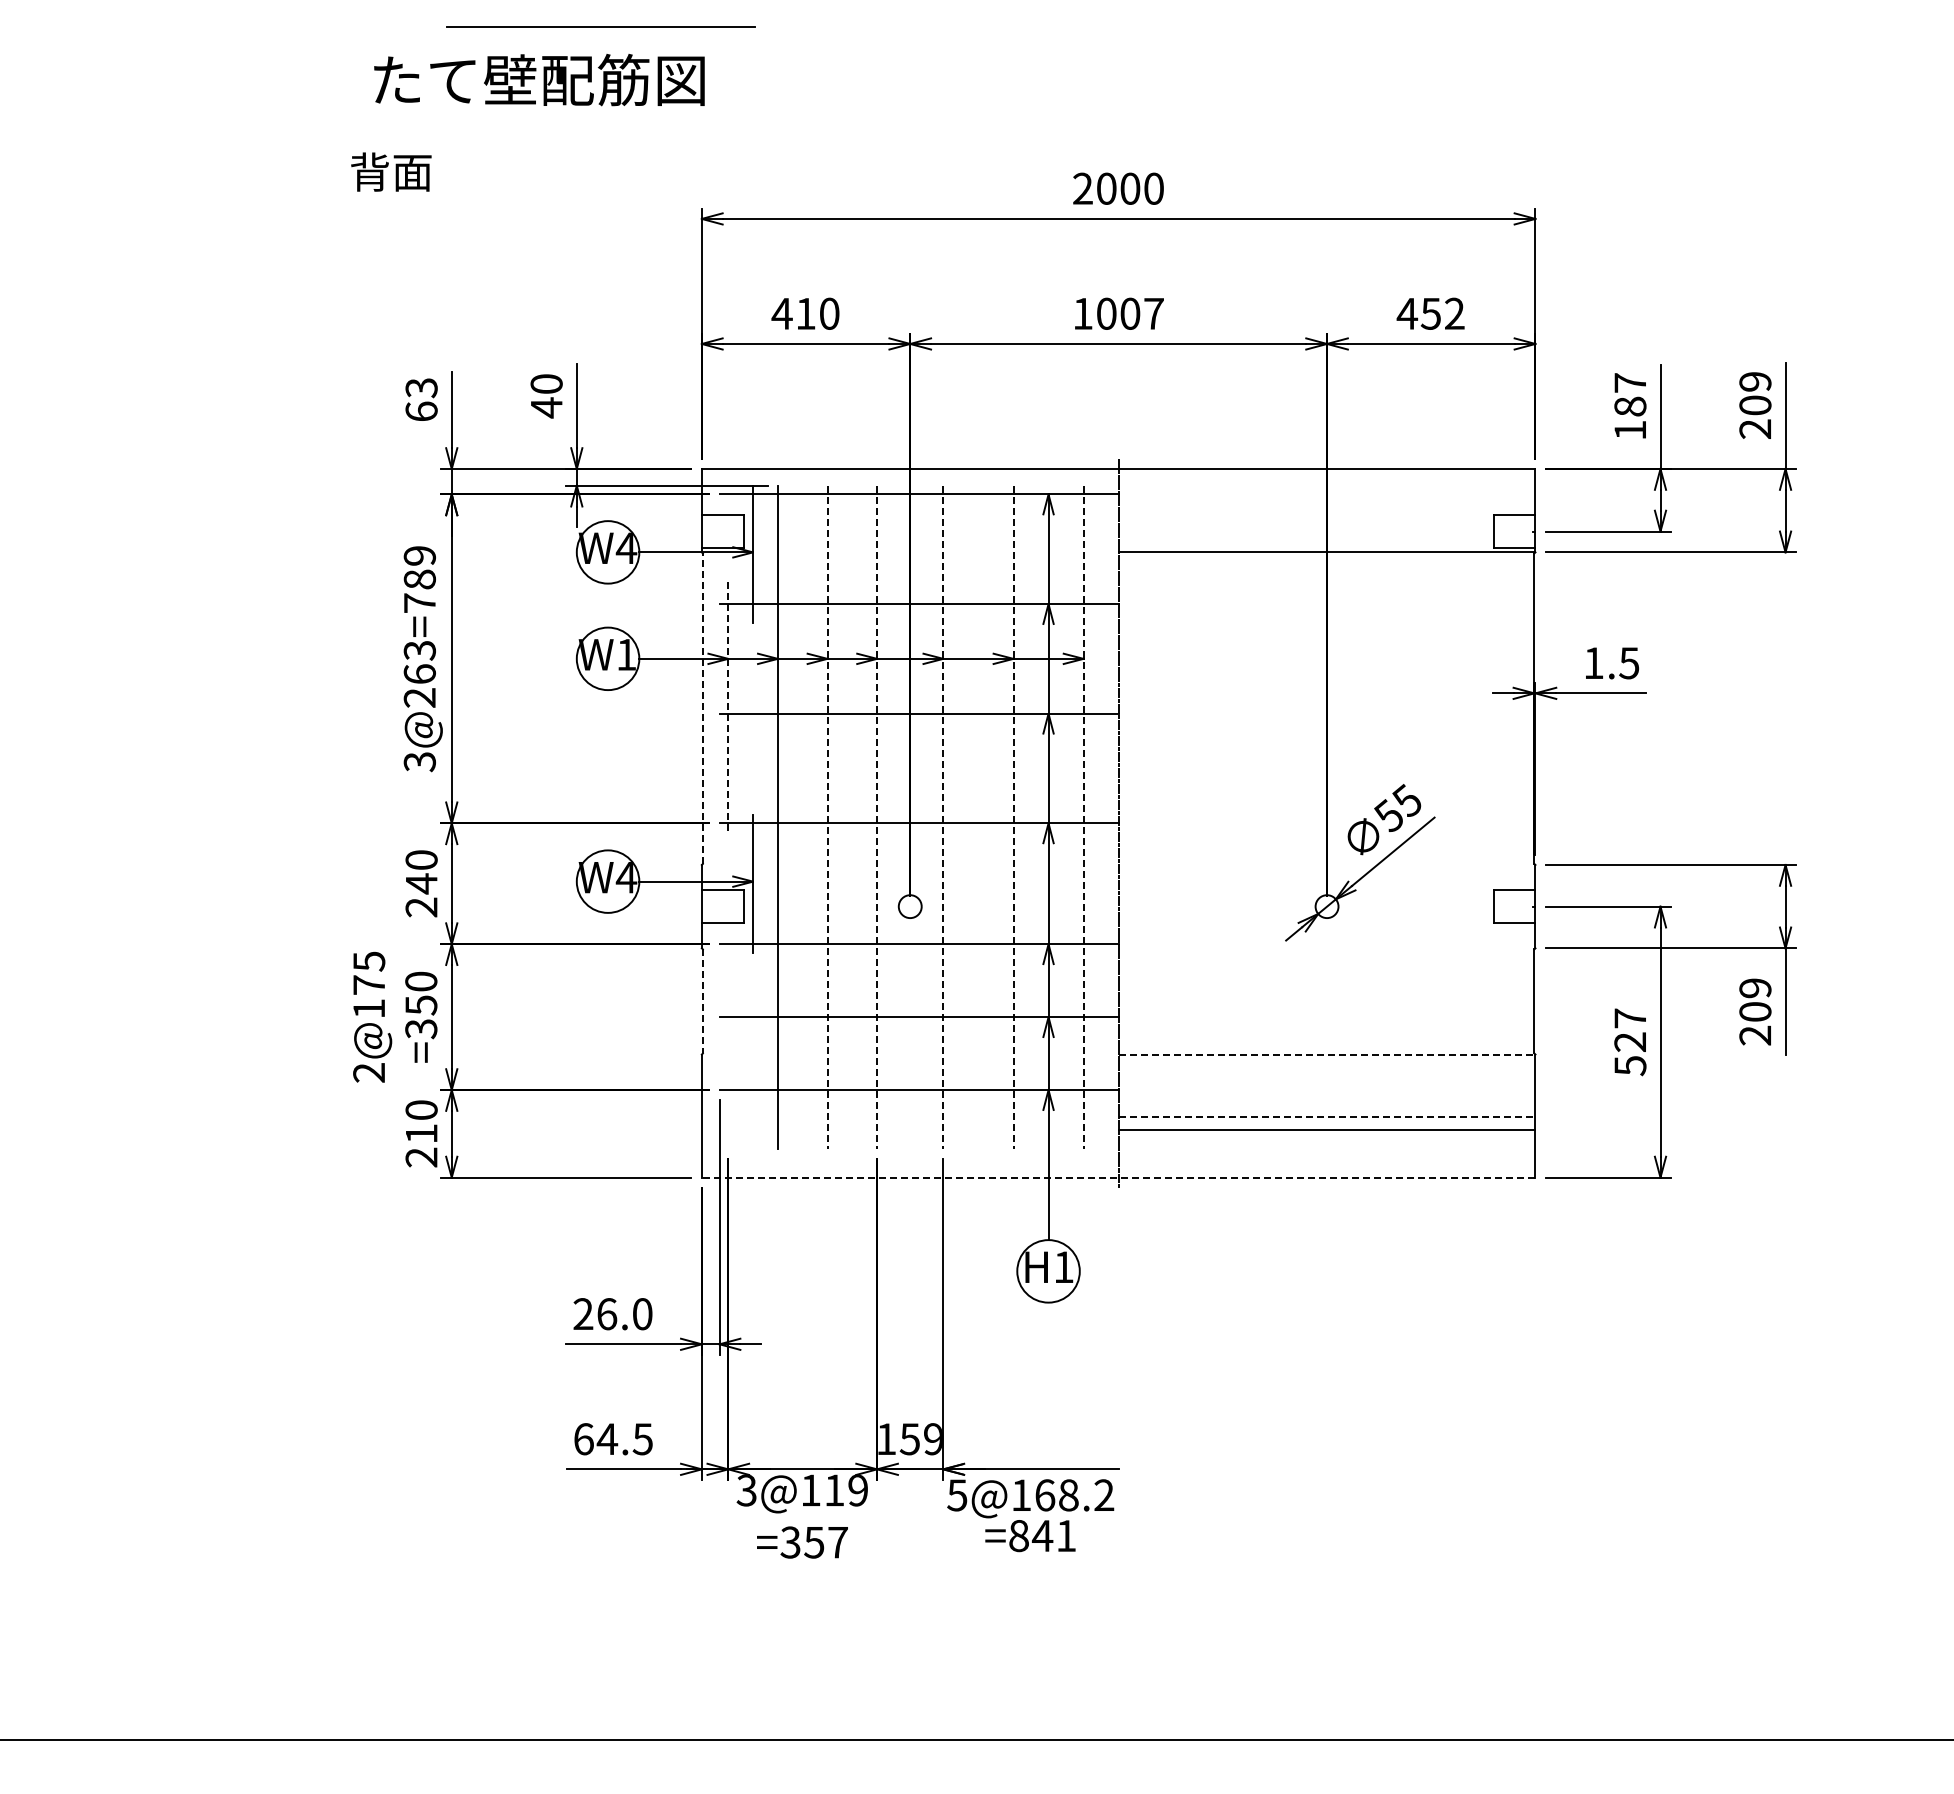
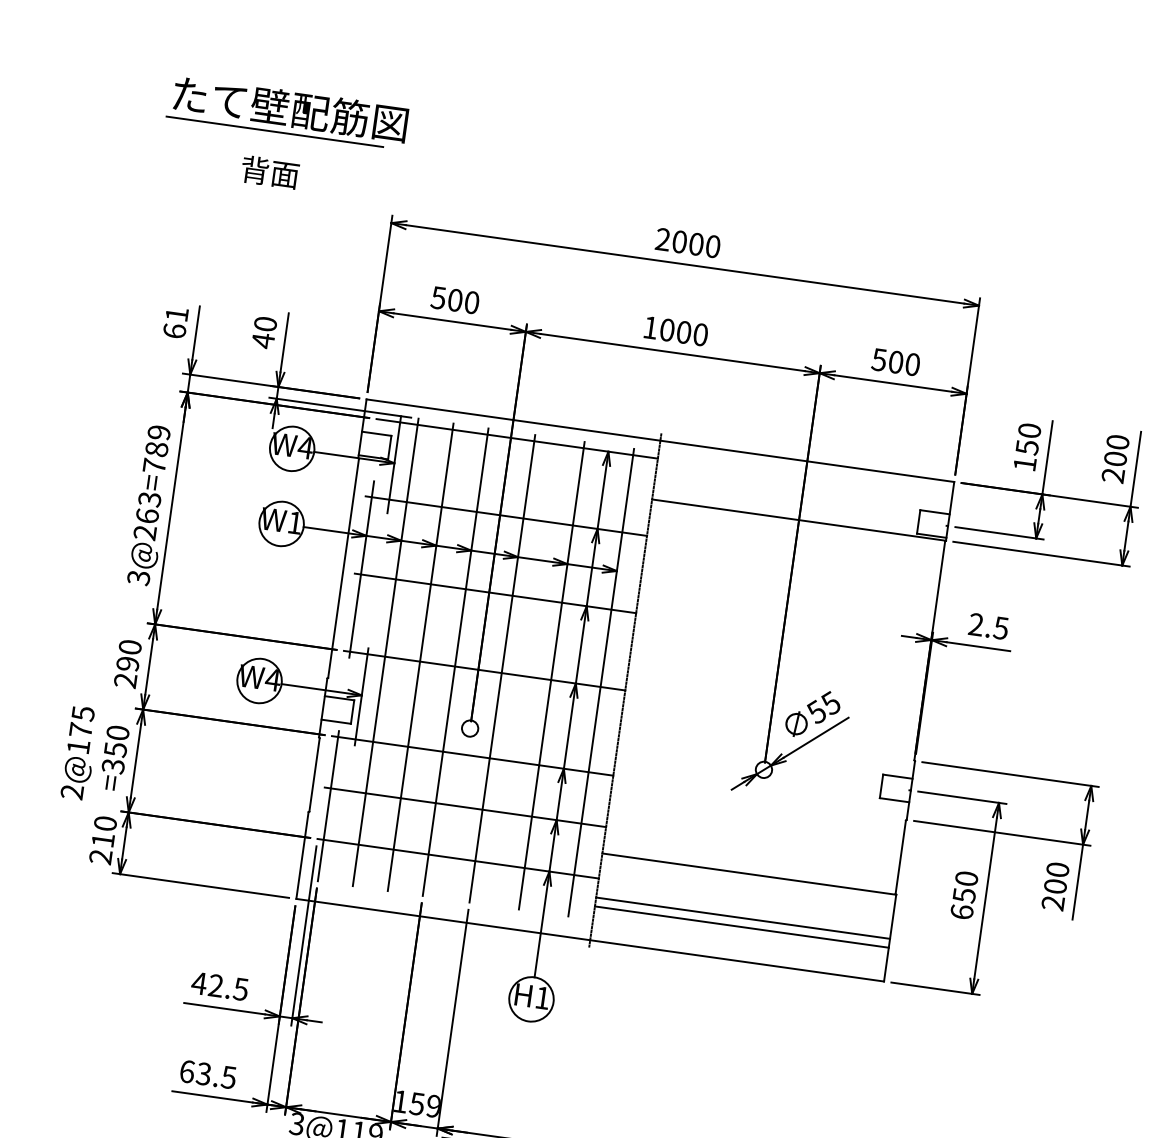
line: (600, 26) -> (274, 131), moved
text: (391, 171) -> (270, 171), moved
text: (793, 313) -> (446, 298), 410 -> 500
text: (1153, 313) -> (700, 334), 1007 -> 1000
text: (1430, 313) -> (895, 361), 452 -> 500
text: (1755, 381) -> (1118, 442), 209 -> 200
text: (421, 388) -> (176, 314), 63 -> 61
text: (1630, 395) -> (1028, 439), 187 -> 150
text: (1593, 662) -> (975, 624), 1.5 -> 2.5
line: (728, 707) -> (361, 570), dashed -> solid
line: (702, 708) -> (343, 568), dashed -> solid
line: (827, 817) -> (420, 657), dashed -> solid
line: (877, 817) -> (455, 662), dashed -> solid
line: (943, 817) -> (502, 669), dashed -> solid
line: (1013, 817) -> (551, 675), dashed -> solid
line: (1083, 817) -> (601, 682), dashed -> solid
text: (421, 883) -> (127, 663), 240 -> 290
text: (1755, 988) -> (1057, 870), 209 -> 200
line: (702, 1001) -> (314, 774), dashed -> solid
line: (728, 1041) -> (328, 805), added
text: (1630, 1042) -> (964, 895), 527 -> 650
line: (1327, 1054) -> (749, 874), dashed -> solid
line: (1327, 1117) -> (743, 918), dashed -> solid
line: (1118, 1177) -> (590, 940), dashed -> solid
text: (612, 1314) -> (219, 986), 26.0 -> 42.5
text: (607, 1439) -> (203, 1074), 64.5 -> 63.5

